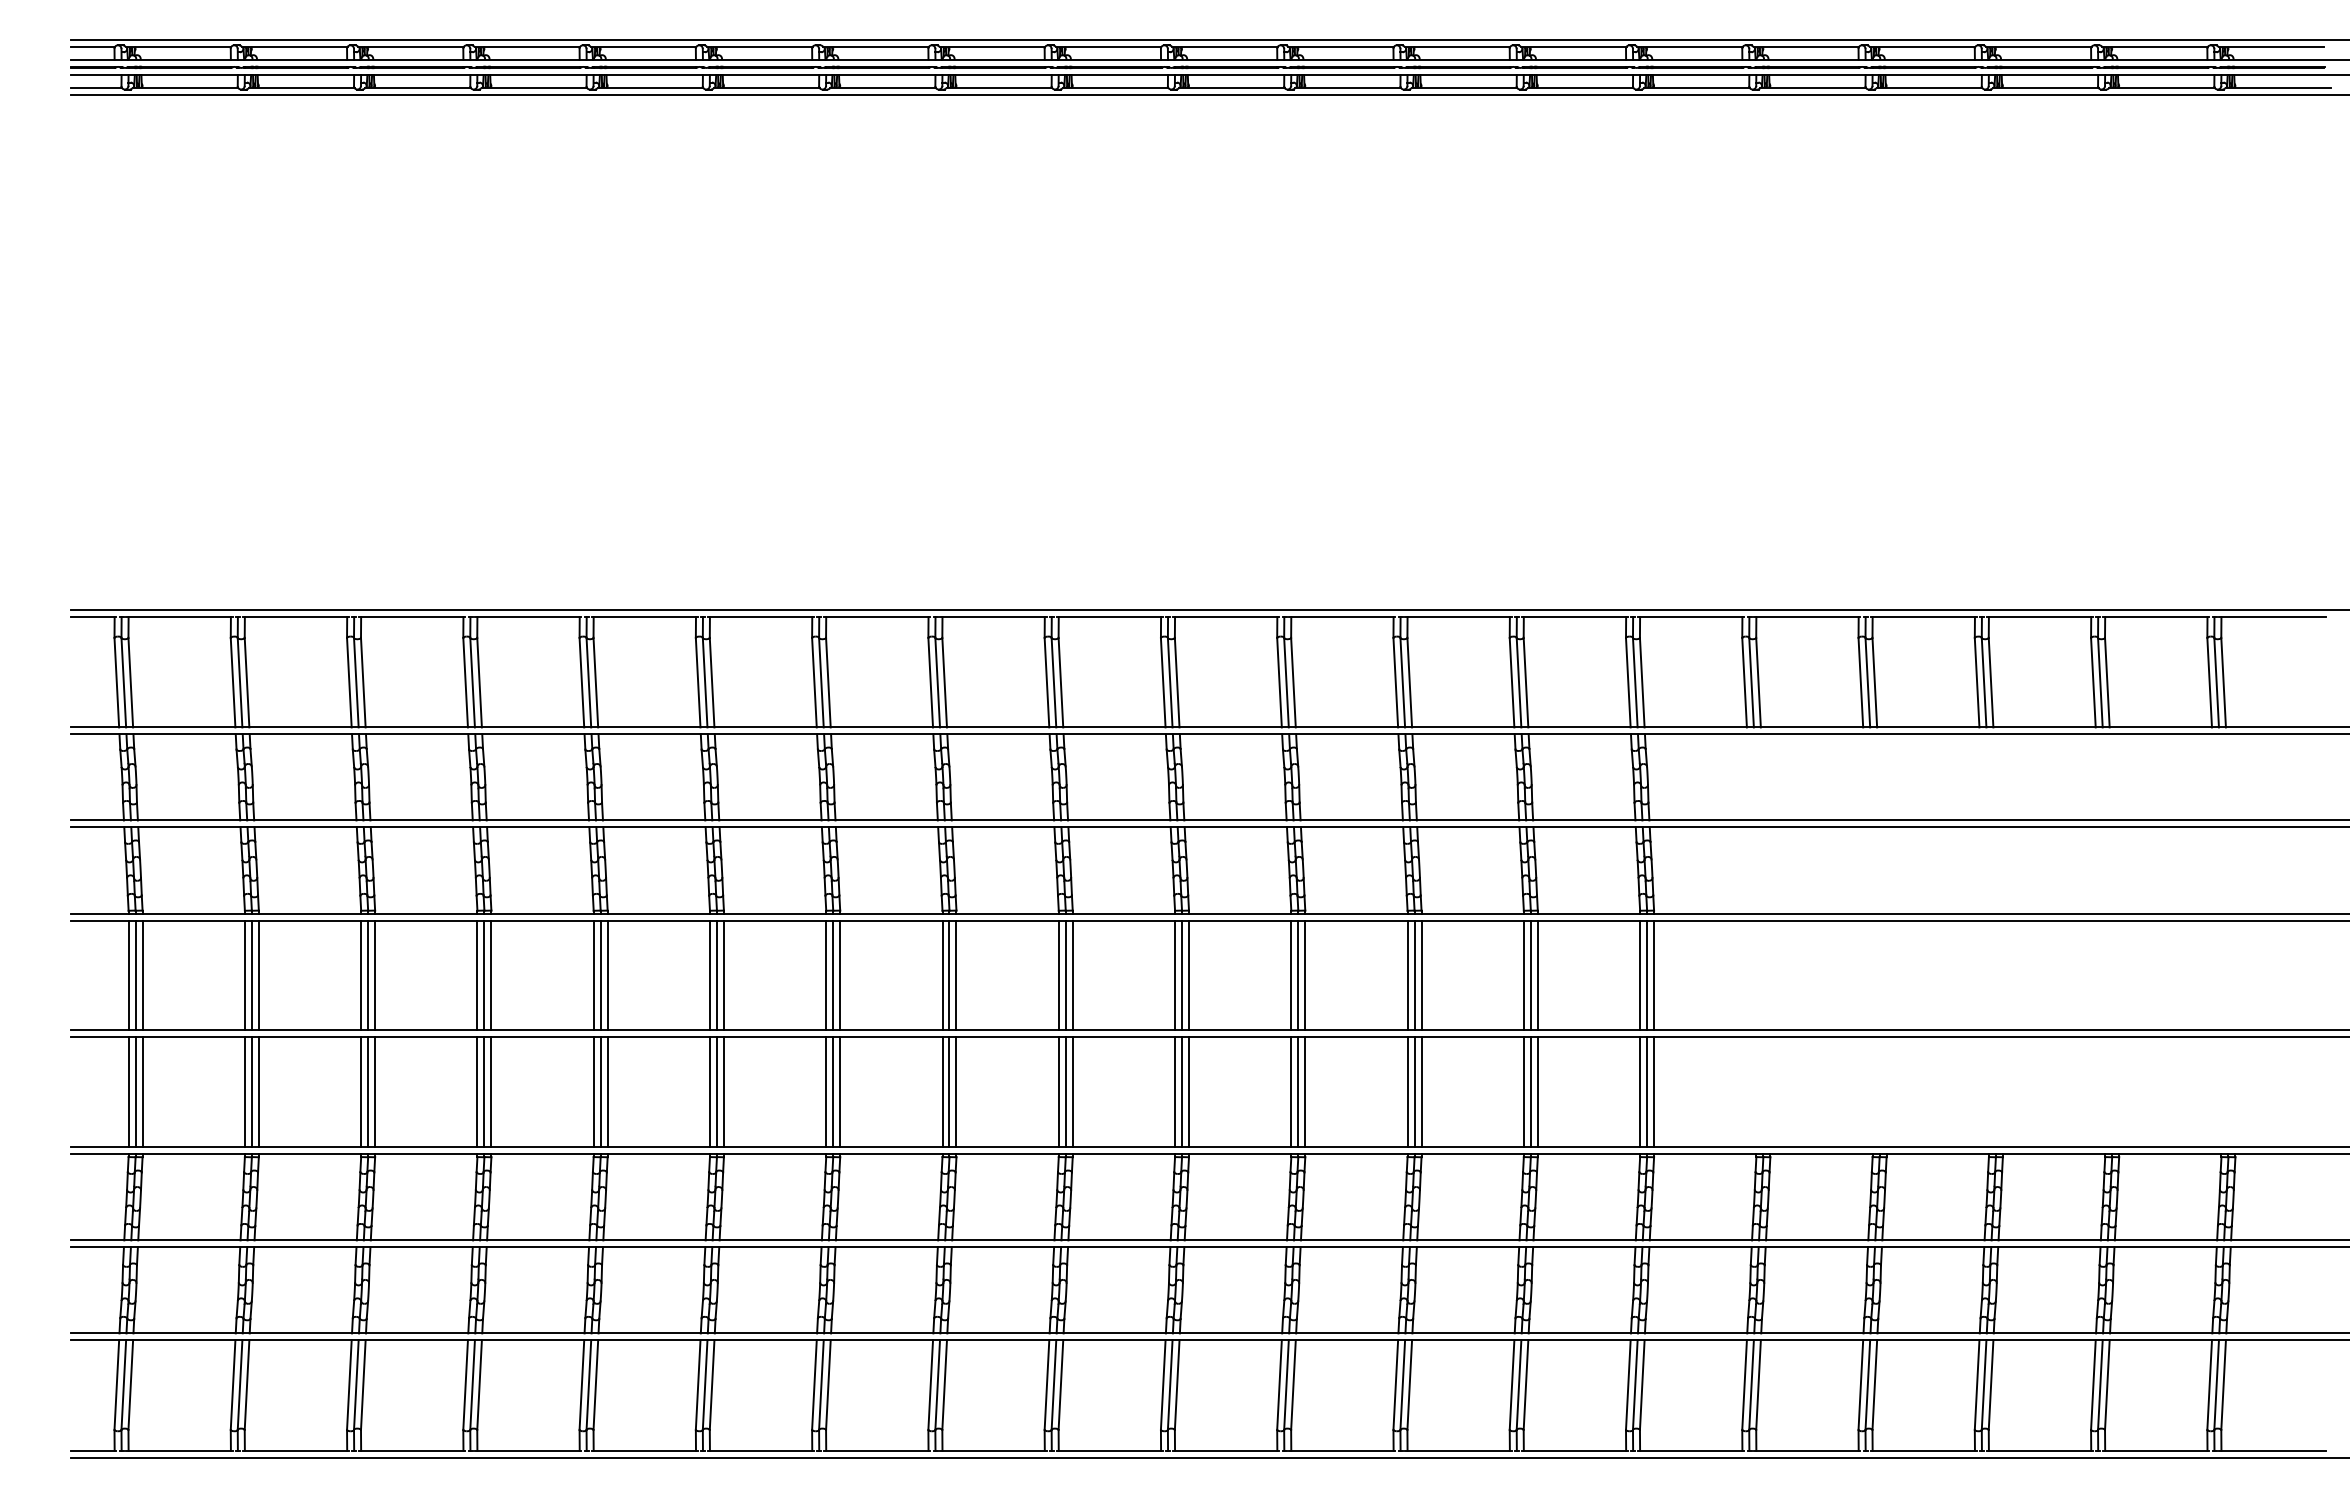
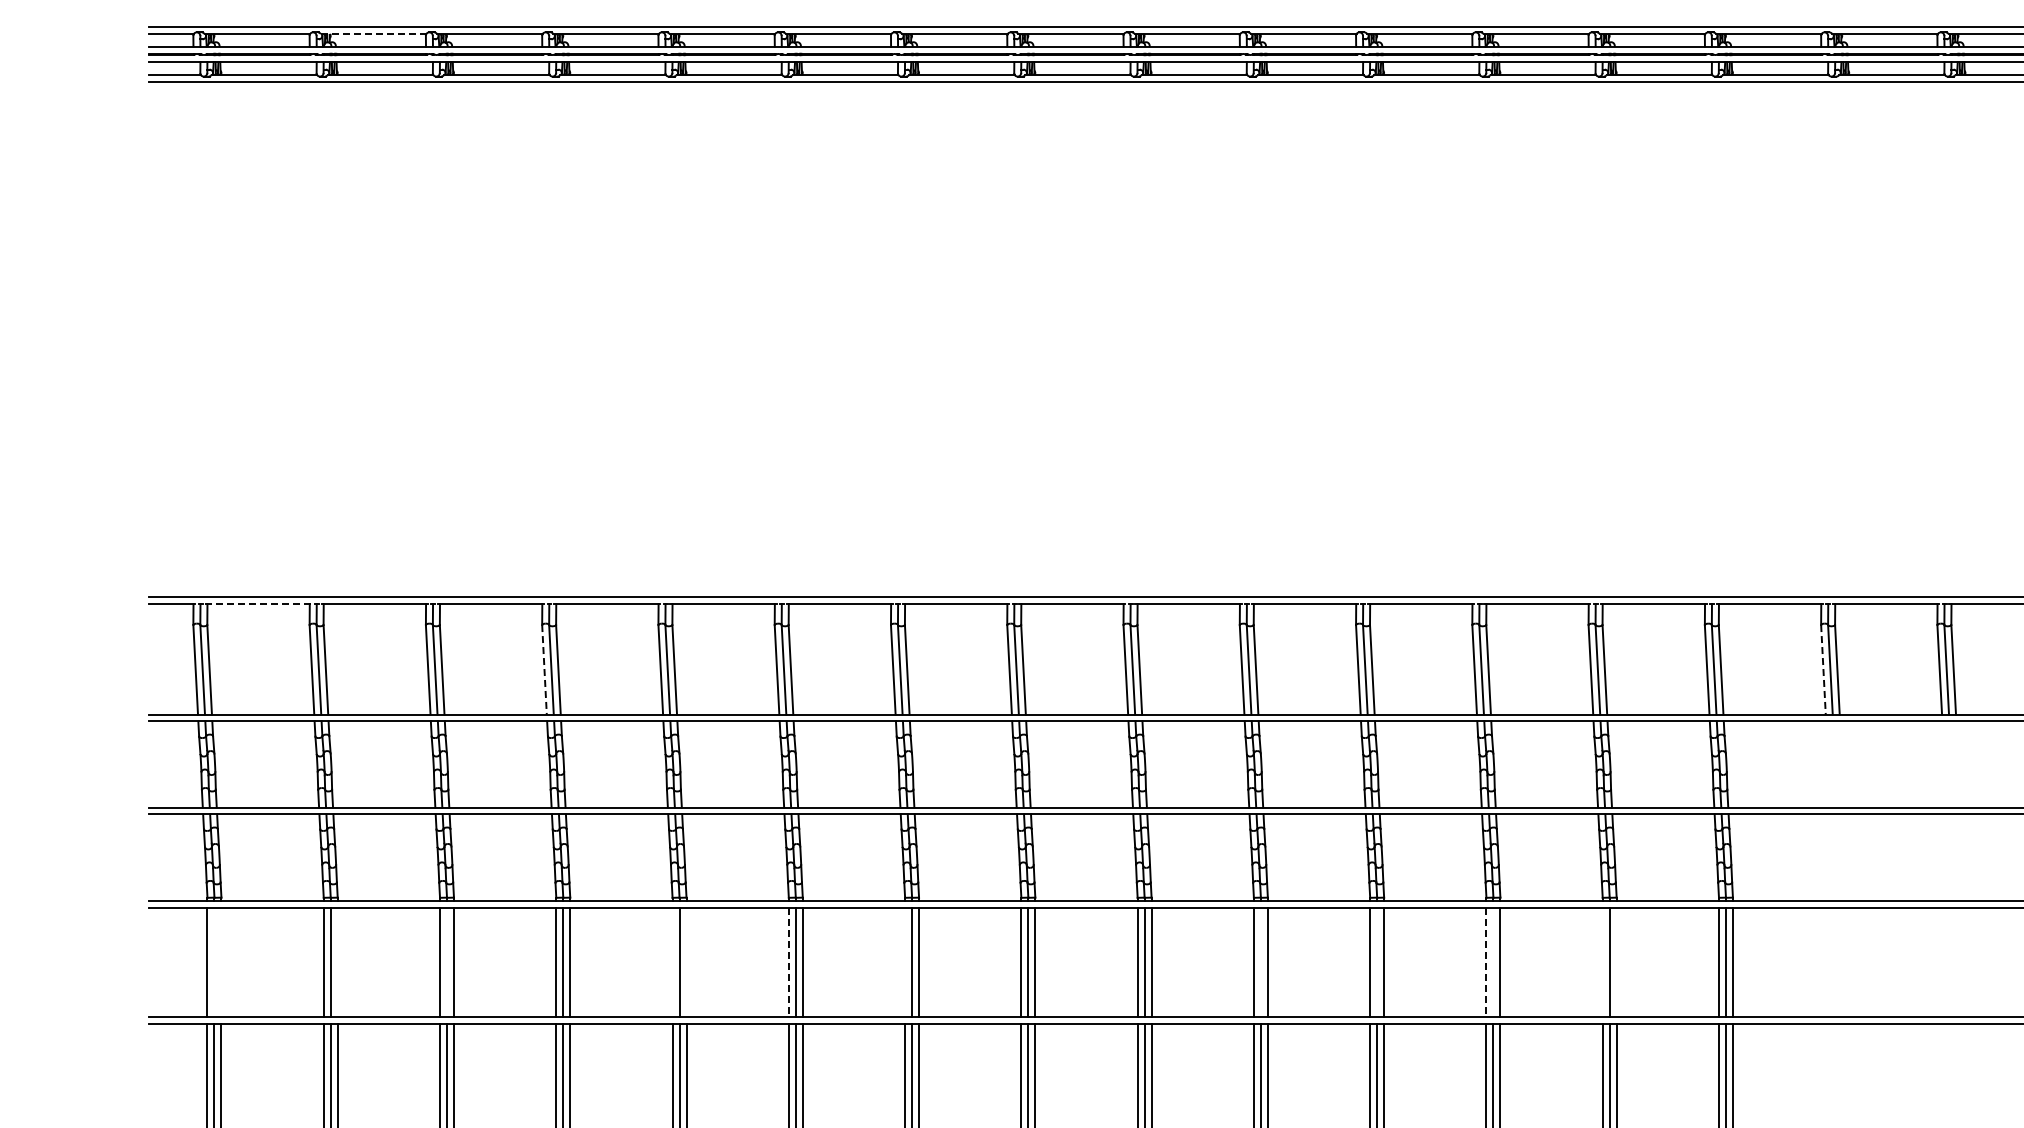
line: (294, 46) -> (373, 33), solid -> dashed
line: (180, 617) -> (259, 604), solid -> dashed
line: (465, 682) -> (544, 669), solid -> dashed
line: (1744, 682) -> (1823, 669), solid -> dashed
line: (135, 975) -> (214, 962), removed
line: (142, 975) -> (221, 962), removed
line: (258, 975) -> (337, 962), removed
line: (368, 975) -> (447, 962), removed
line: (593, 975) -> (672, 962), removed
line: (607, 975) -> (686, 962), removed
line: (709, 975) -> (788, 962), solid -> dashed
line: (826, 975) -> (905, 962), removed
line: (1182, 975) -> (1261, 962), removed
line: (1298, 975) -> (1377, 962), removed
line: (1407, 975) -> (1486, 962), solid -> dashed
line: (1414, 975) -> (1493, 962), removed
line: (1523, 975) -> (1602, 962), removed
line: (1537, 975) -> (1616, 962), removed

